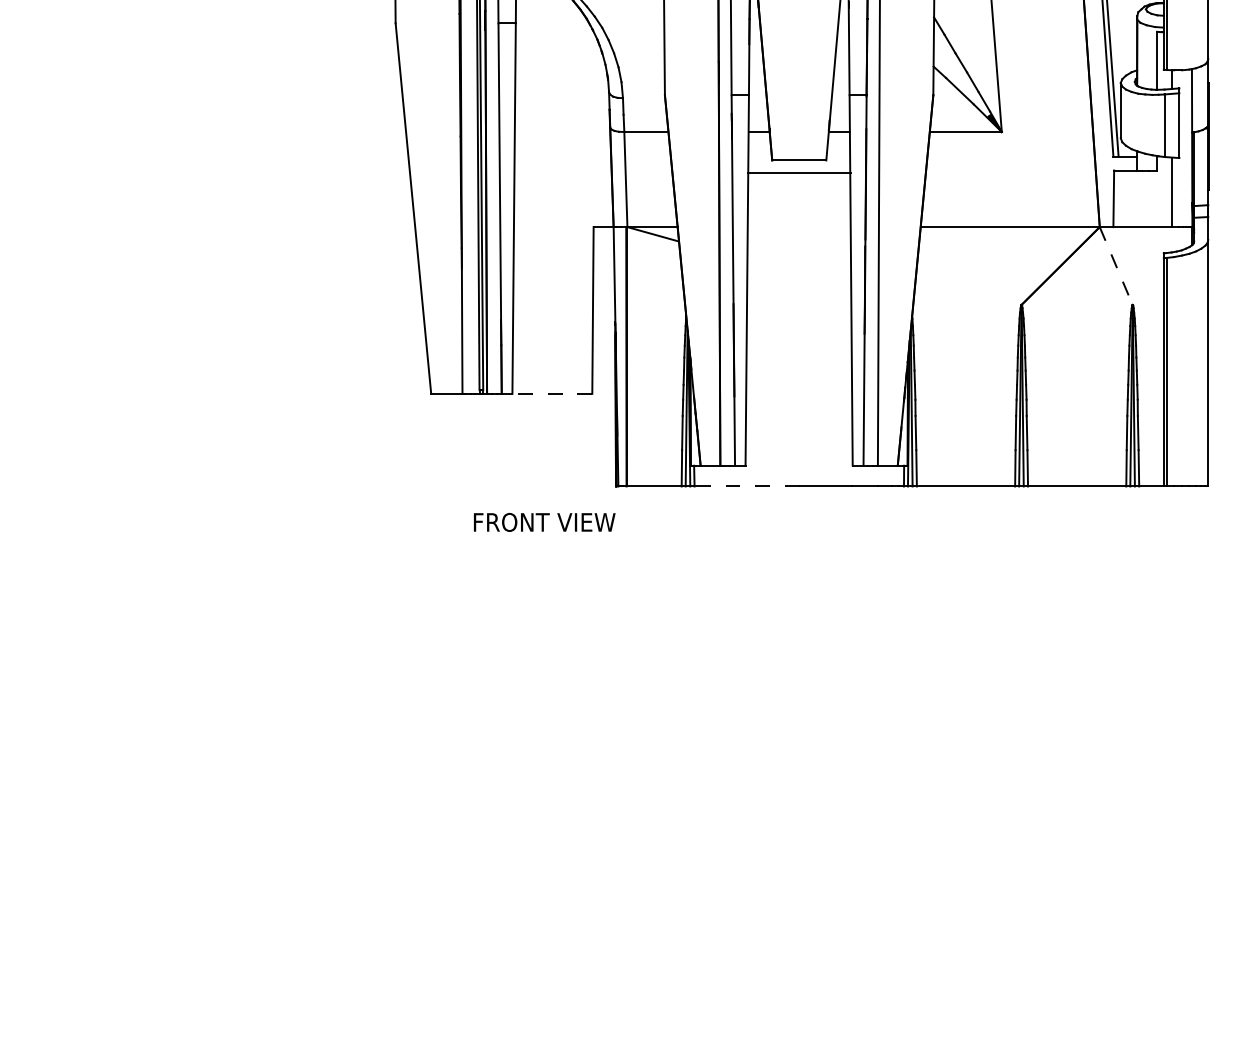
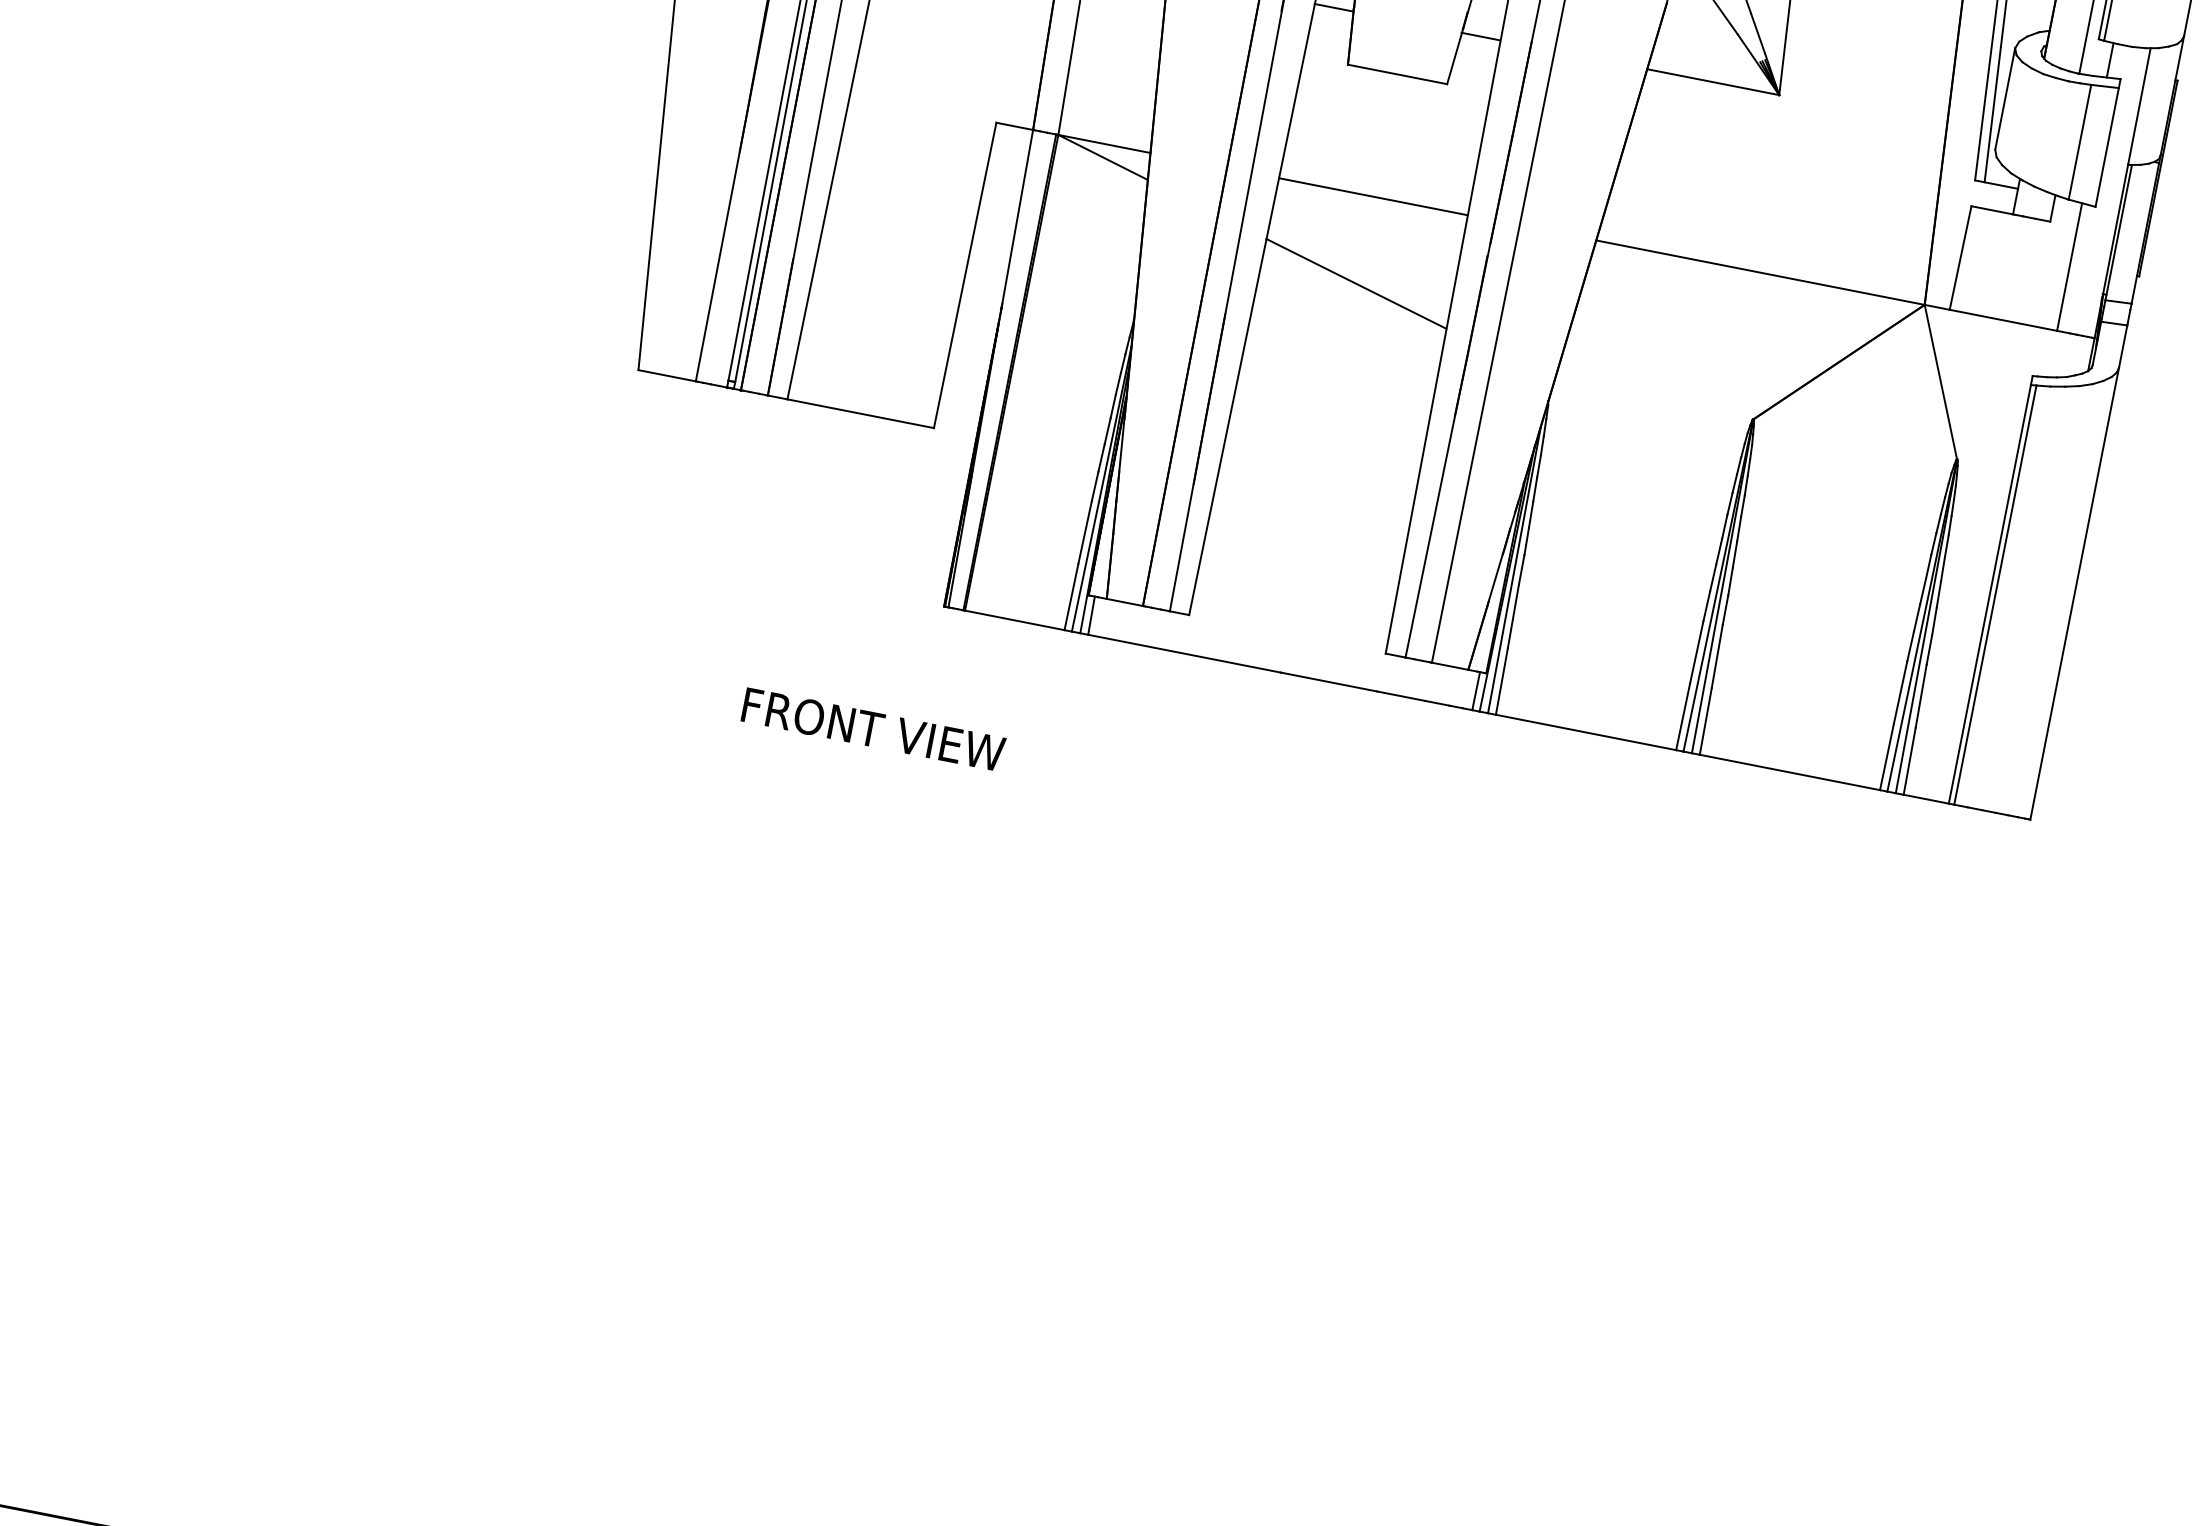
line: (798, 173) -> (1372, 197), moved
line: (1116, 266) -> (1941, 383), dashed -> solid
line: (799, 274) -> (1356, 283), added
line: (552, 393) -> (861, 413), dashed -> solid
line: (747, 486) -> (1185, 653), dashed -> solid
text: (544, 521) -> (873, 727), moved

